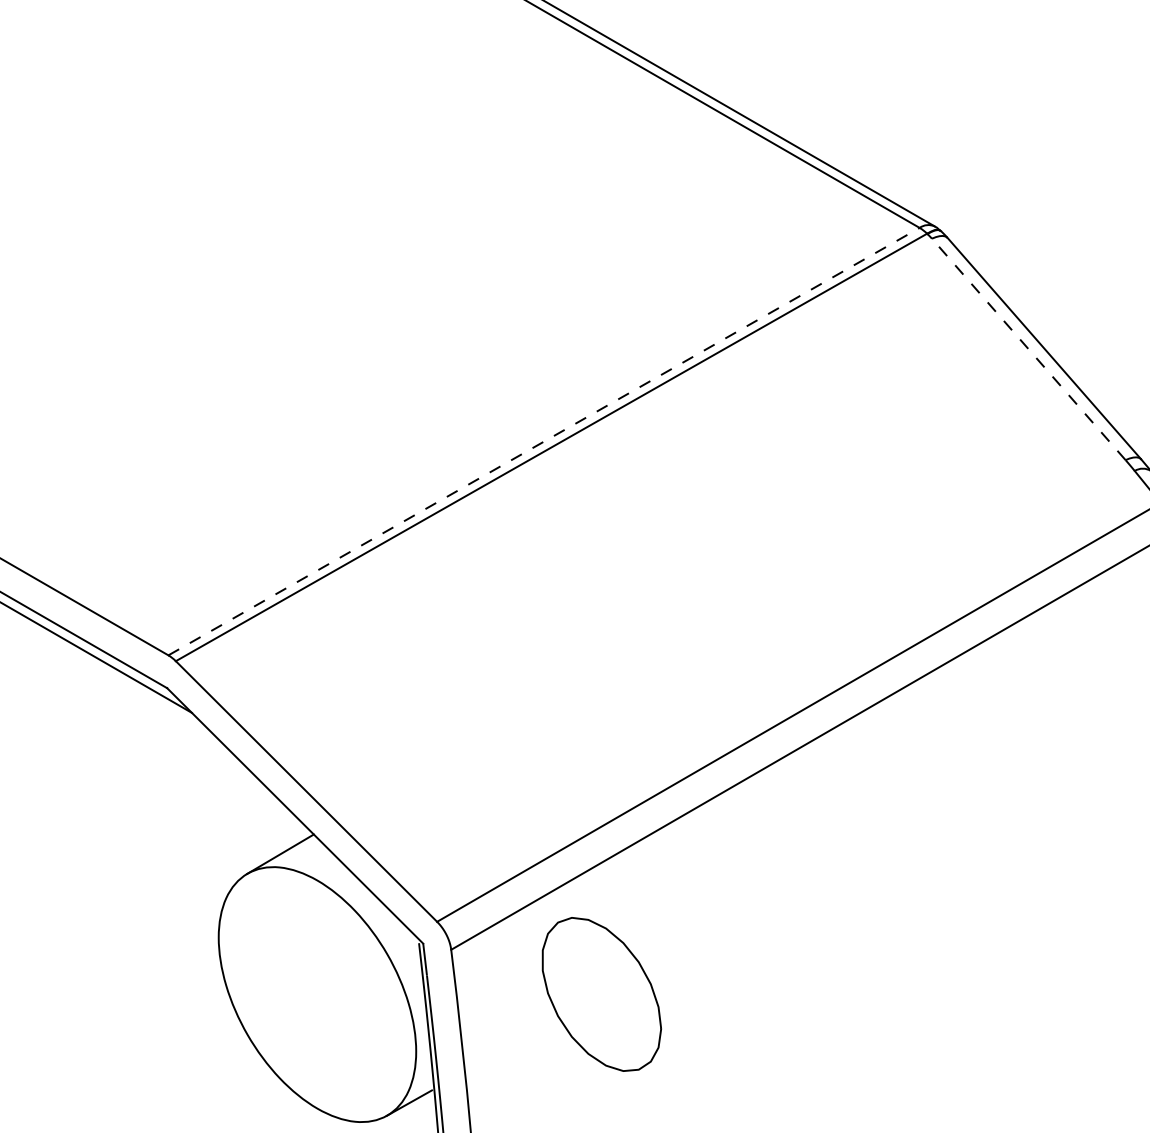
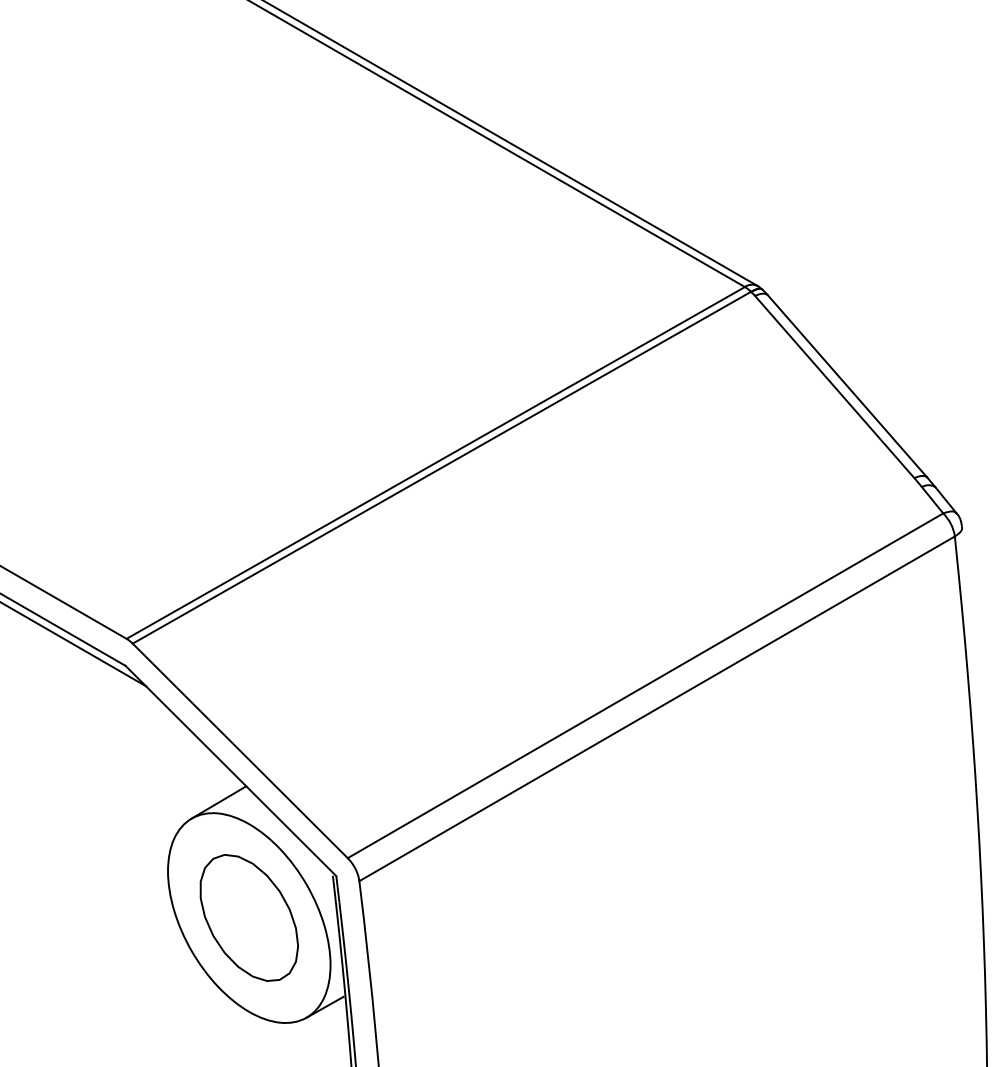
line: (1028, 348) -> (834, 386), dashed -> solid
line: (543, 441) -> (435, 462), dashed -> solid
part: (600, 993) -> (248, 917), moved

